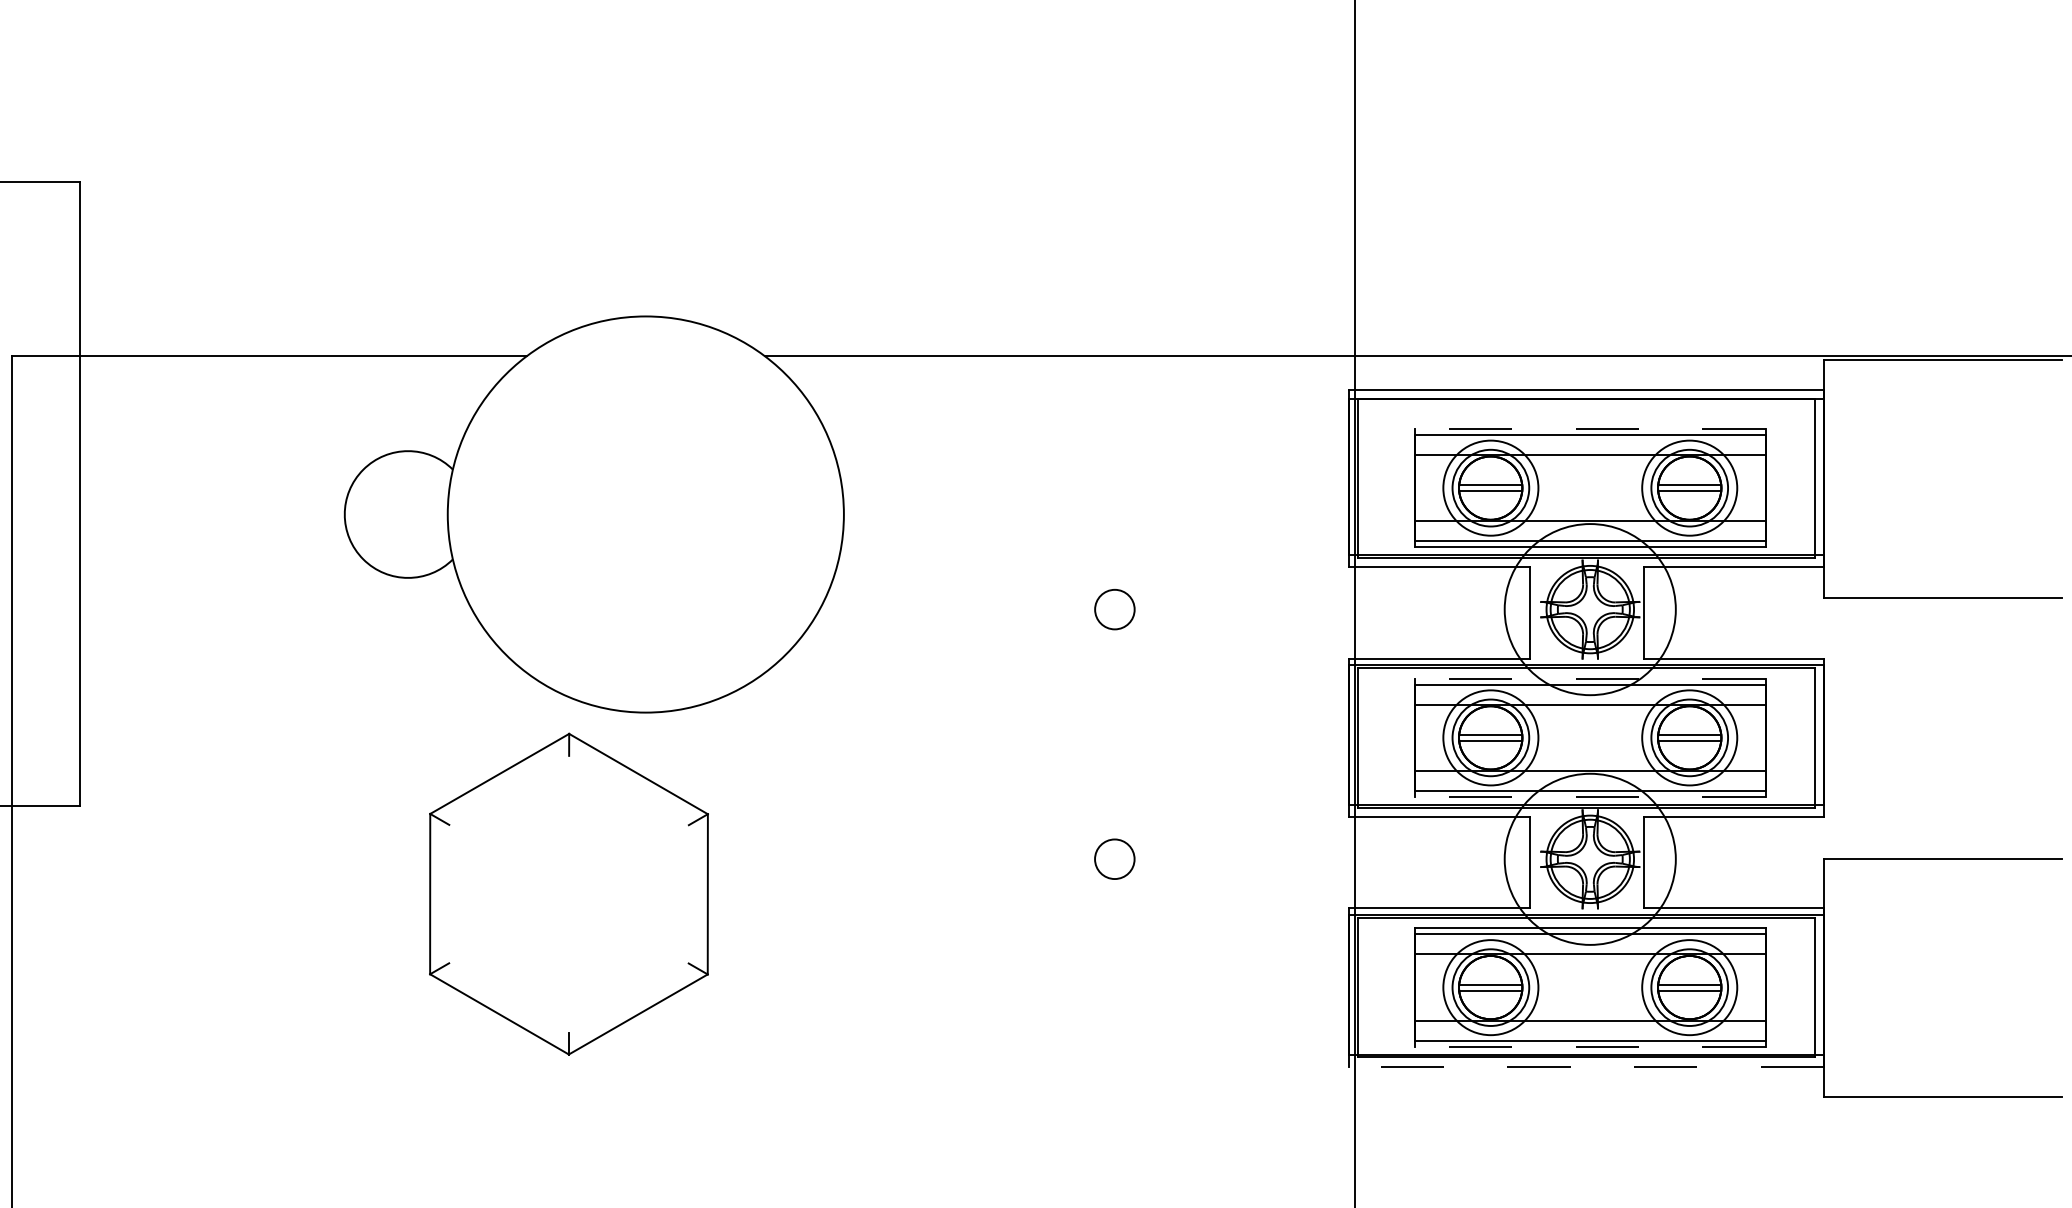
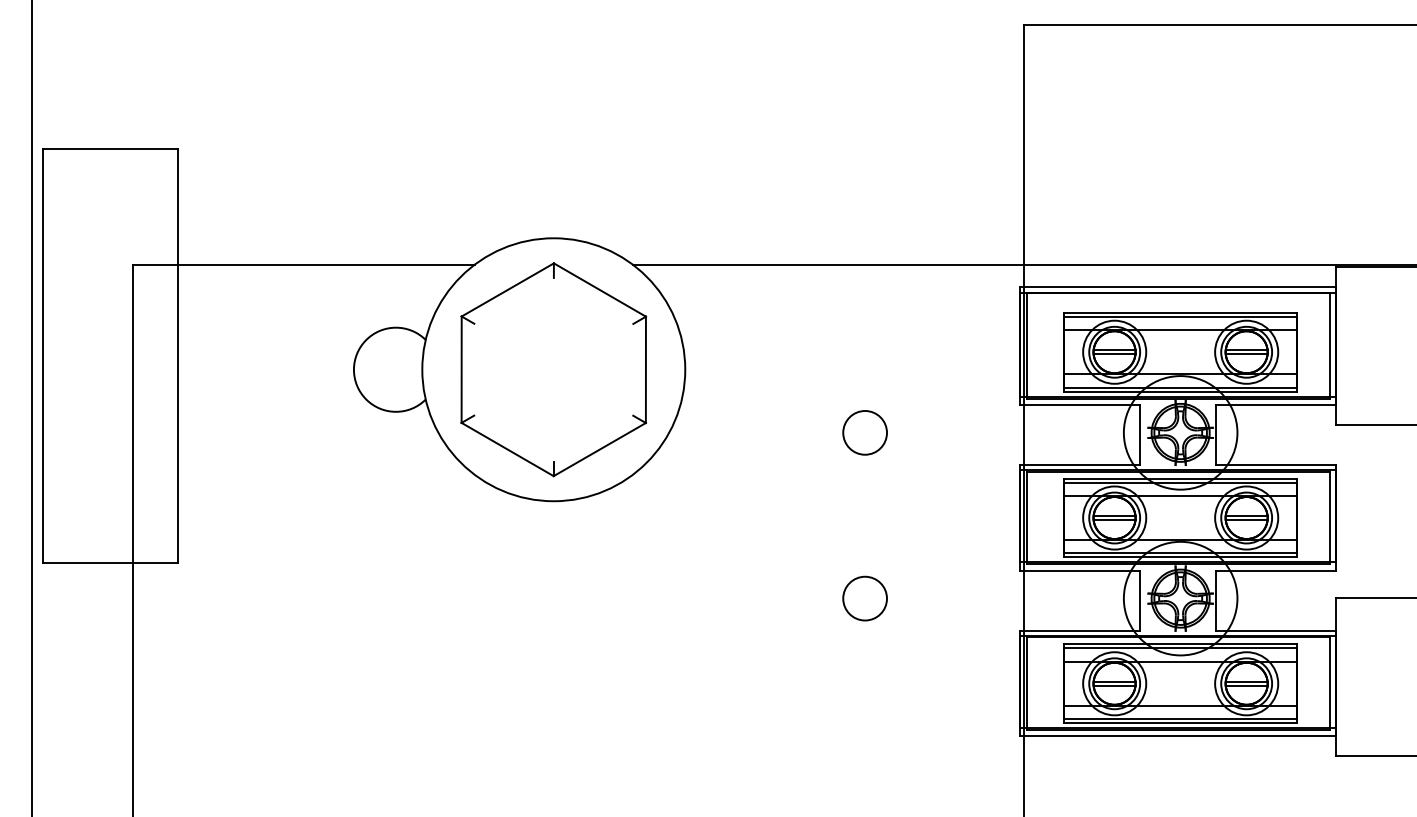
line: (1590, 428) -> (1180, 312), dashed -> solid
circle: (1115, 609) -> (865, 432), size x1.67
line: (1590, 678) -> (1180, 478), dashed -> solid
line: (1590, 797) -> (1180, 557), dashed -> solid
circle: (1113, 859) -> (864, 598), size x1.67
part: (568, 893) -> (553, 369), moved
line: (1590, 1047) -> (1180, 723), dashed -> solid
line: (1587, 1067) -> (1178, 736), dashed -> solid

